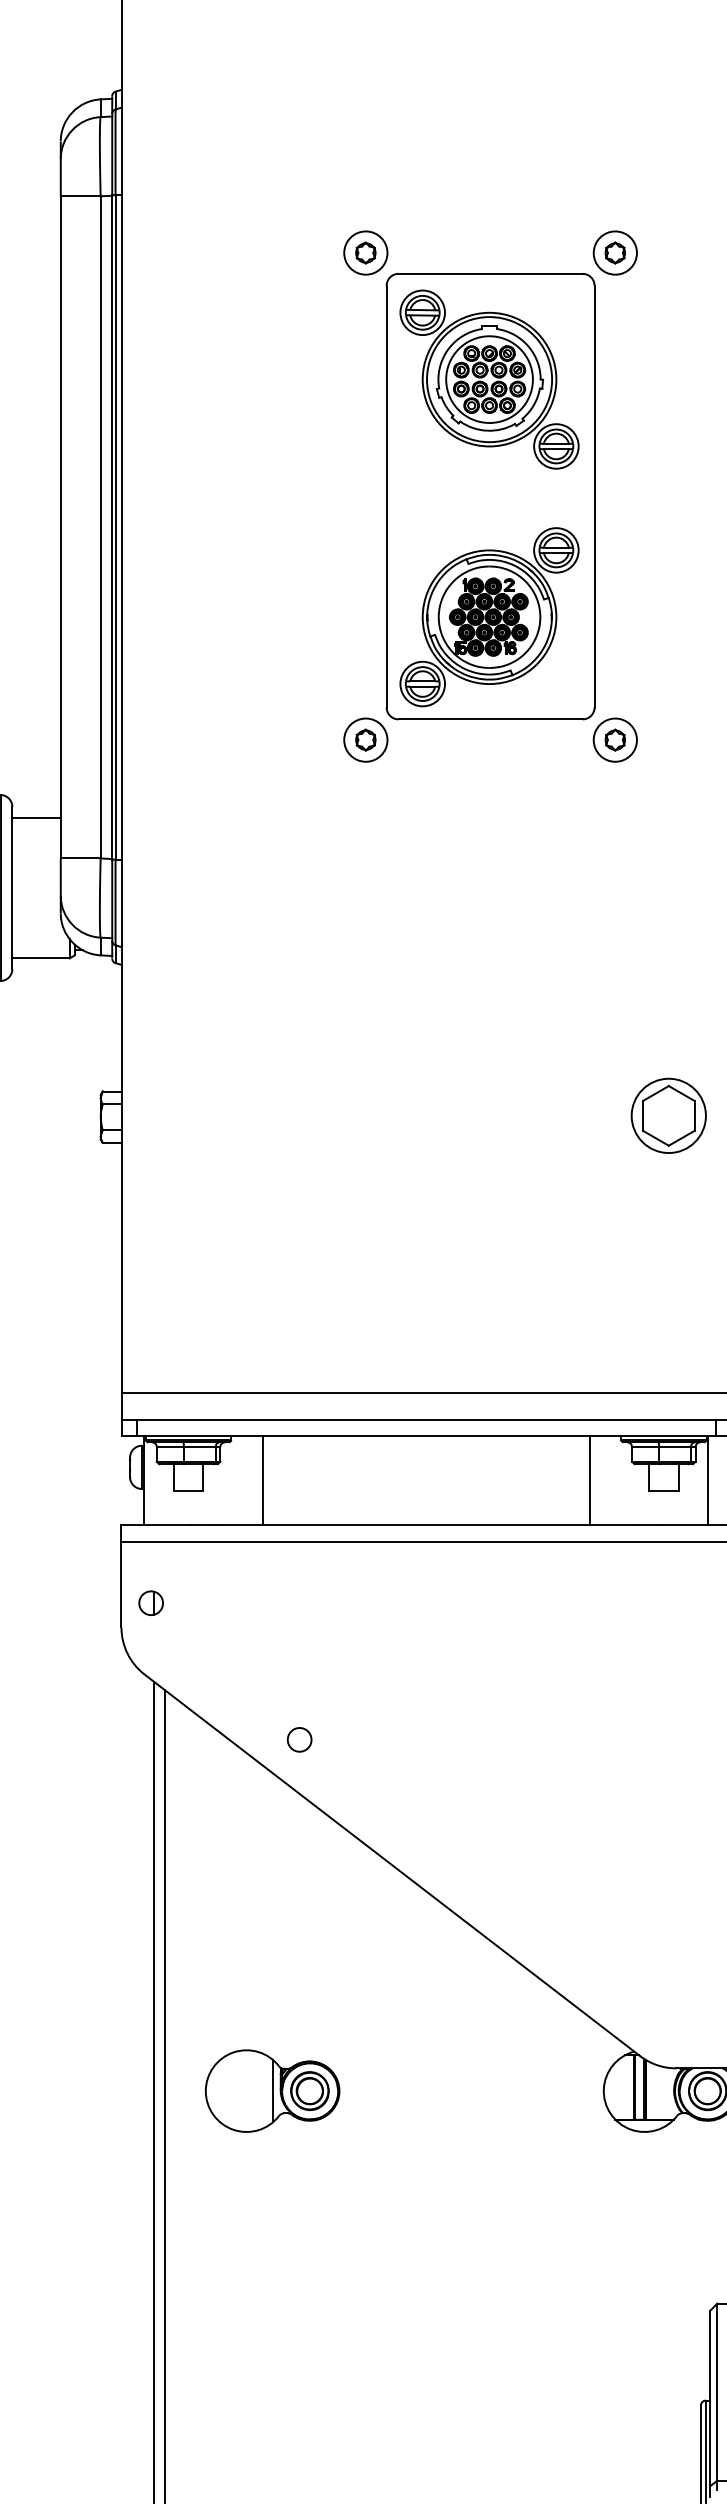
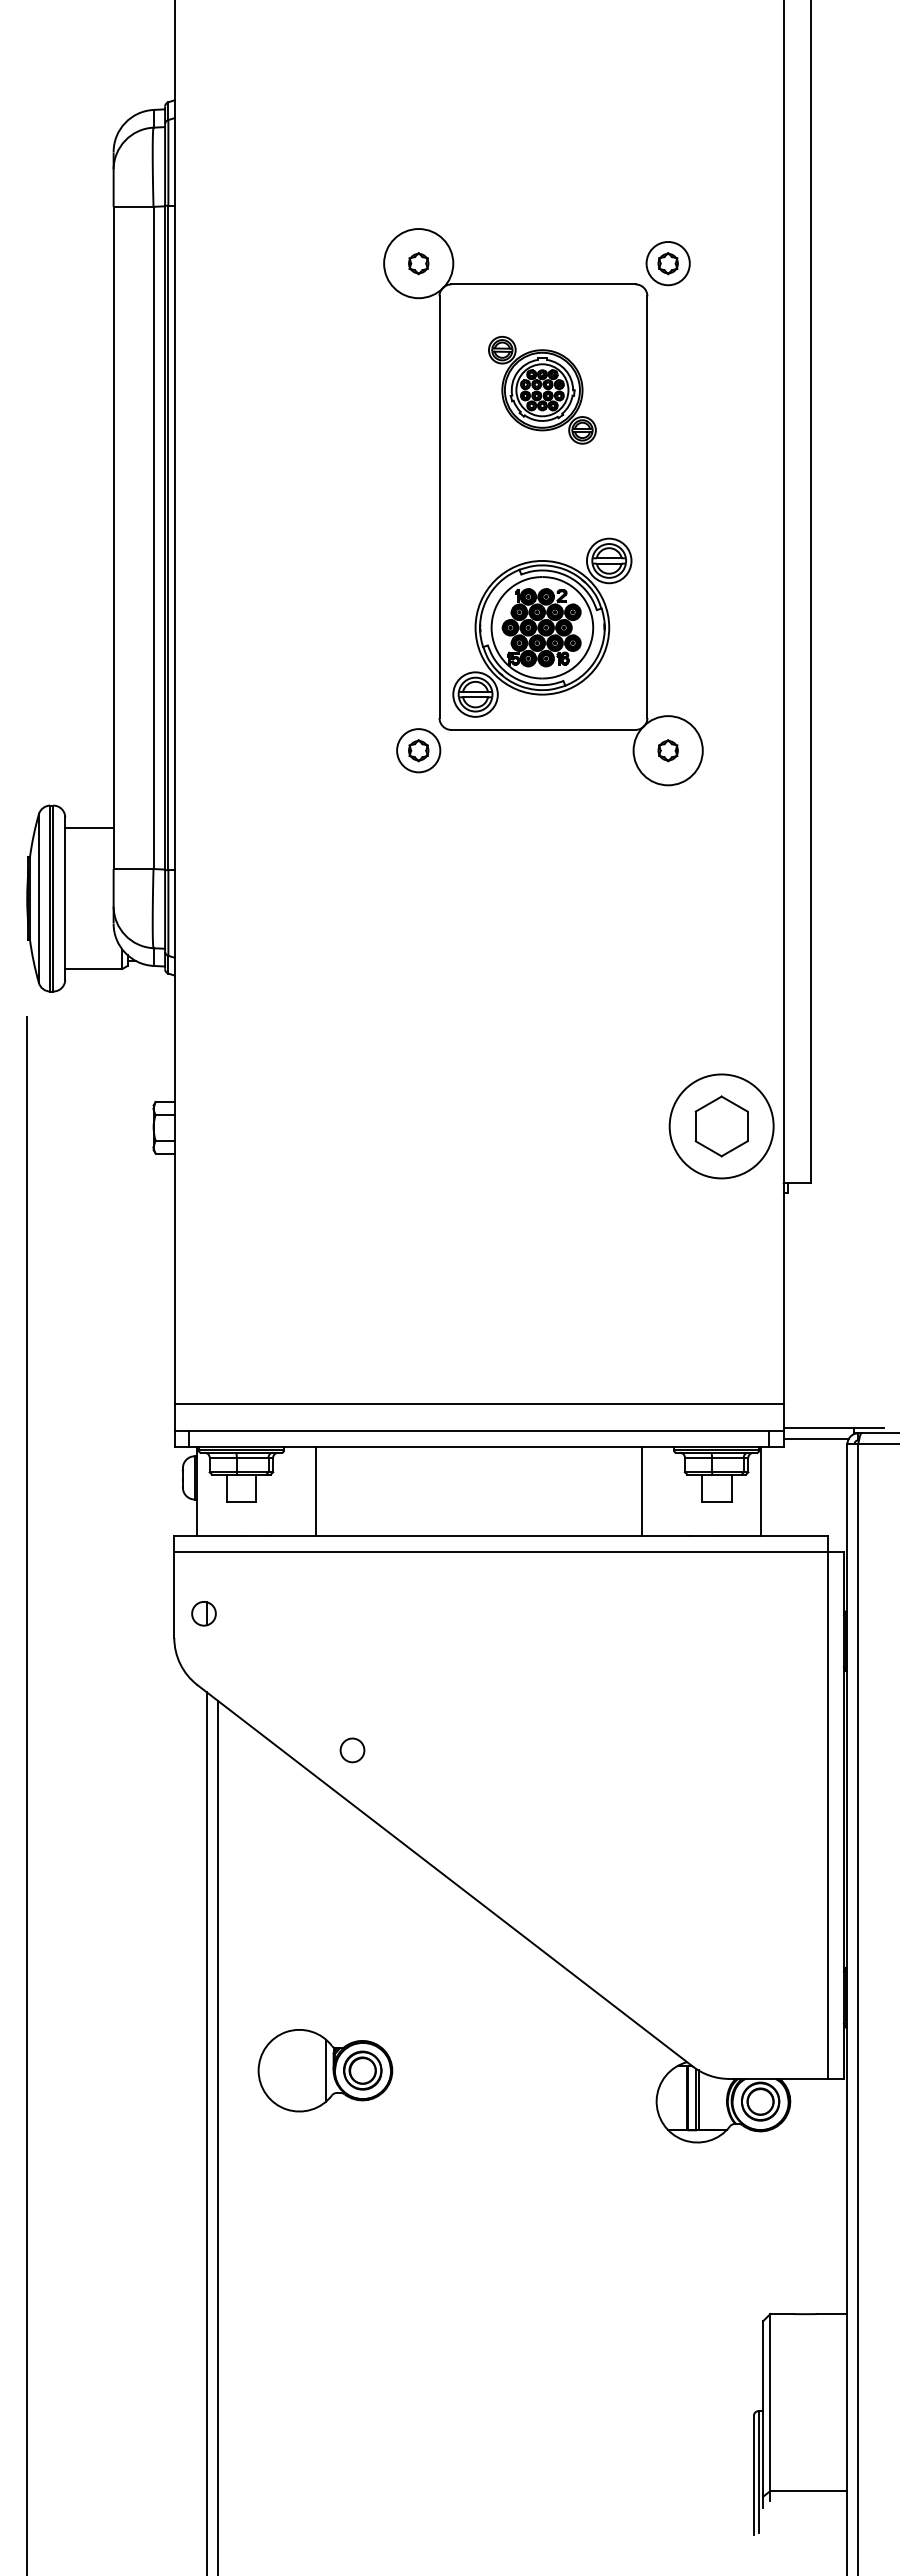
circle: (365, 252) -> (418, 263), size x1.6
part: (489, 379) -> (542, 390), size x0.6
circle: (614, 739) -> (667, 750), size x1.6
circle: (668, 1115) -> (721, 1126), size x1.4
part: (272, 2090) -> (325, 2070), moved

